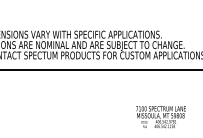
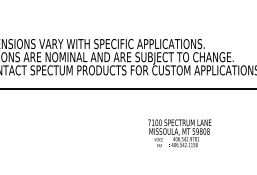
text: (160, 117) -> (179, 133), moved

